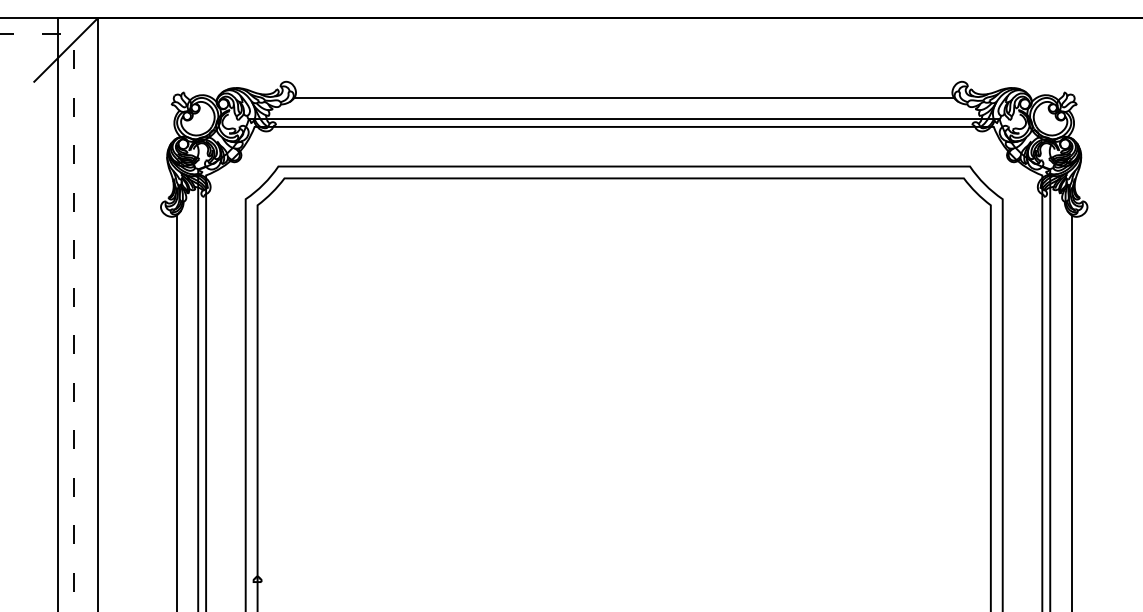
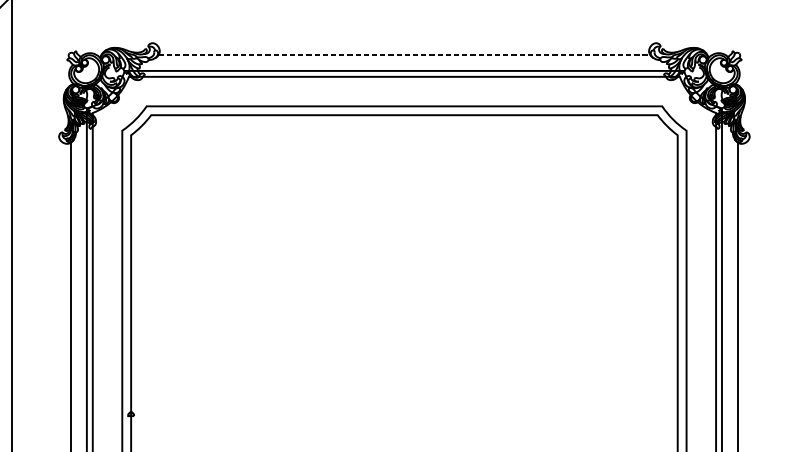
line: (624, 97) -> (404, 54), solid -> dashed

